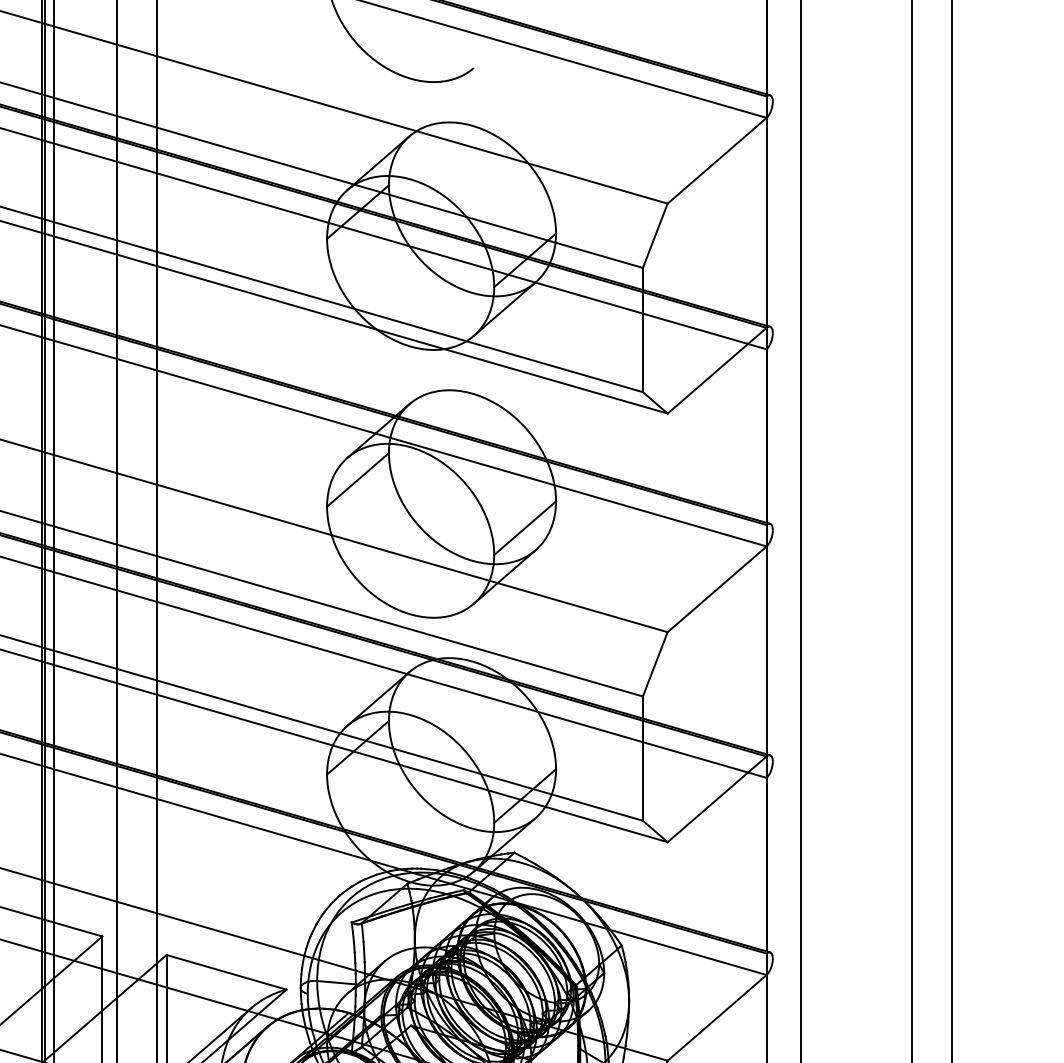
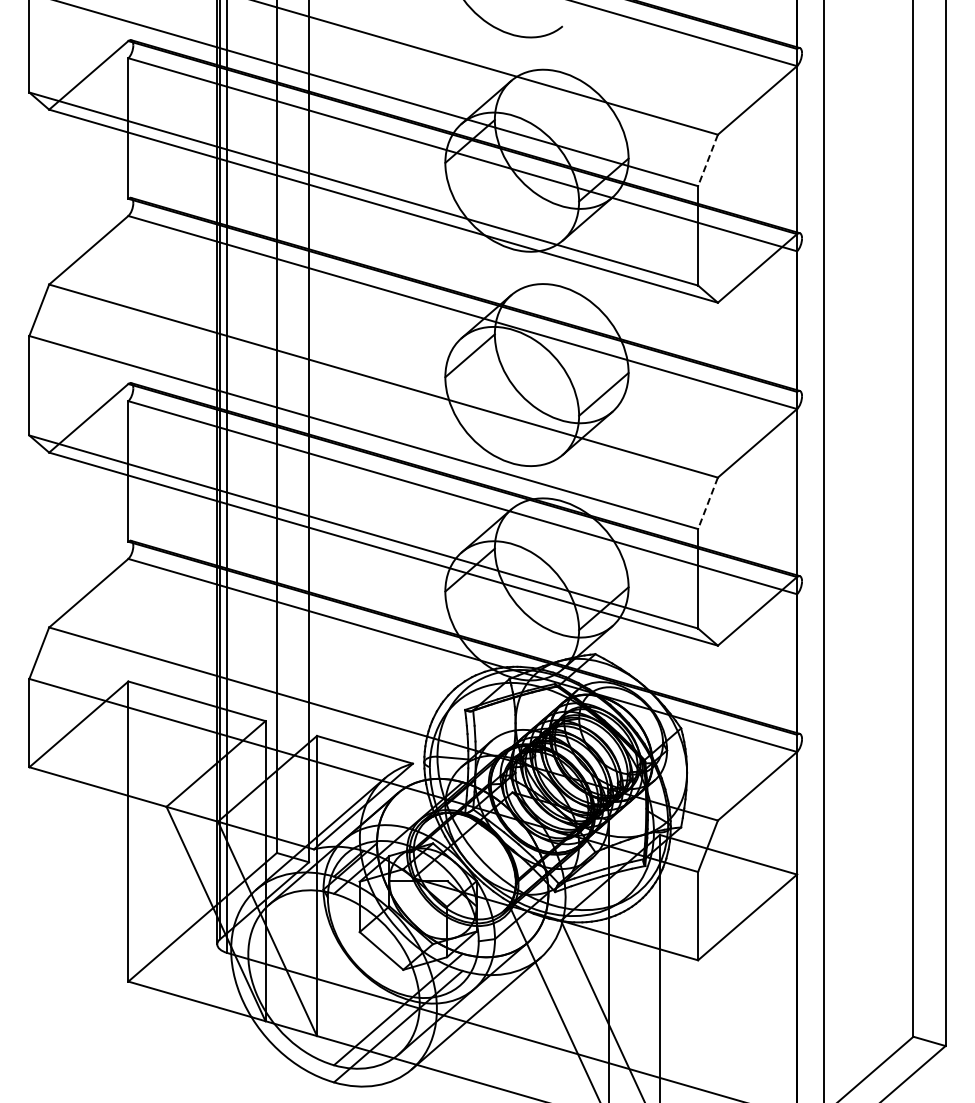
line: (655, 235) -> (708, 160), solid -> dashed
line: (655, 664) -> (708, 503), solid -> dashed

